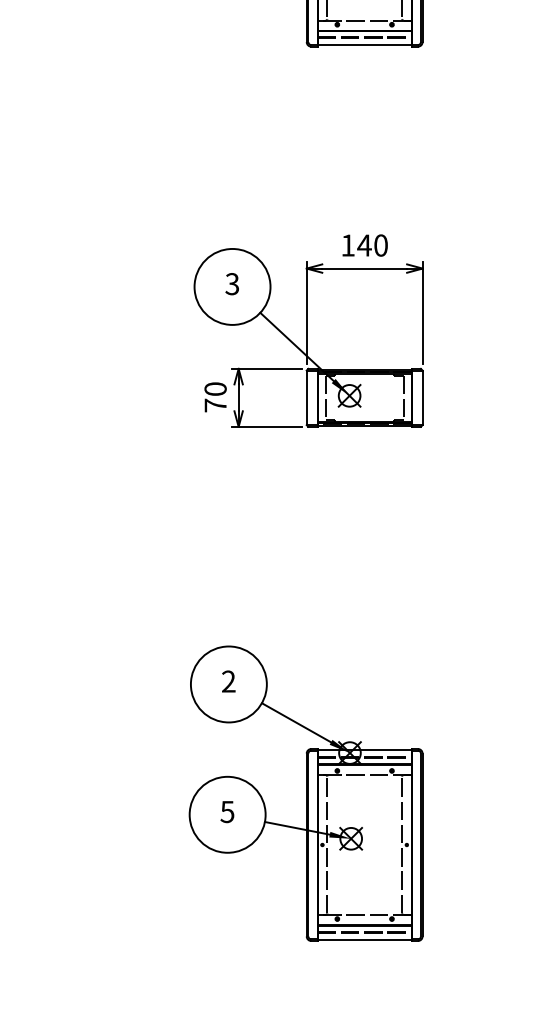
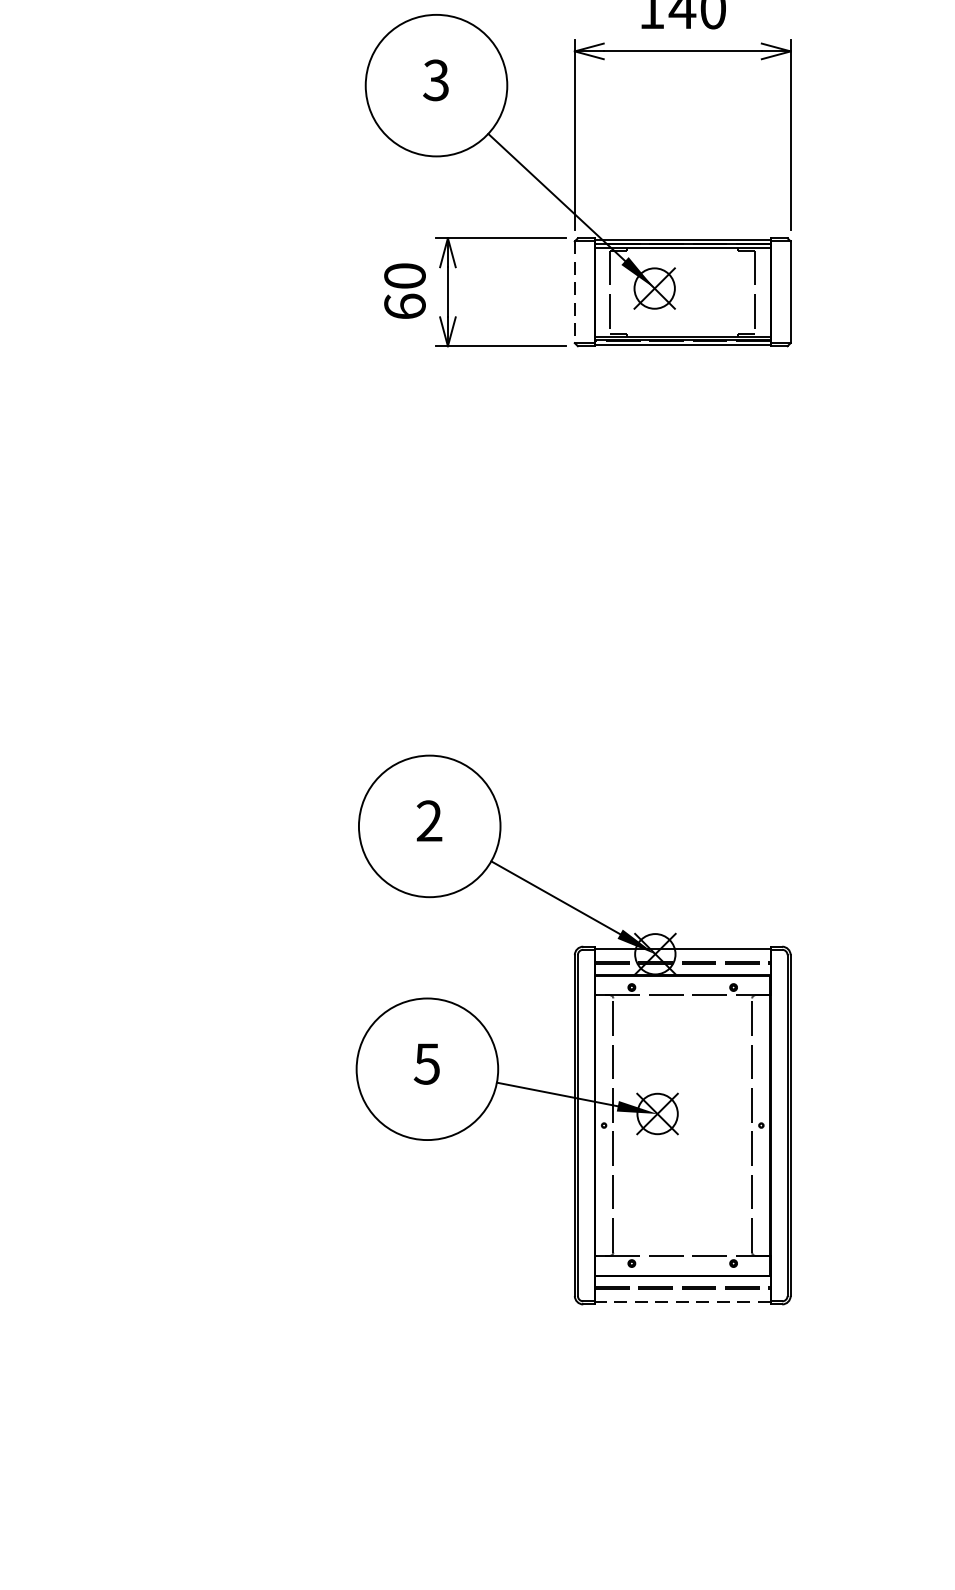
line: (306, 398) -> (574, 293), solid -> dashed
text: (215, 405) -> (404, 306), 70 -> 60
line: (364, 939) -> (682, 1301), solid -> dashed

